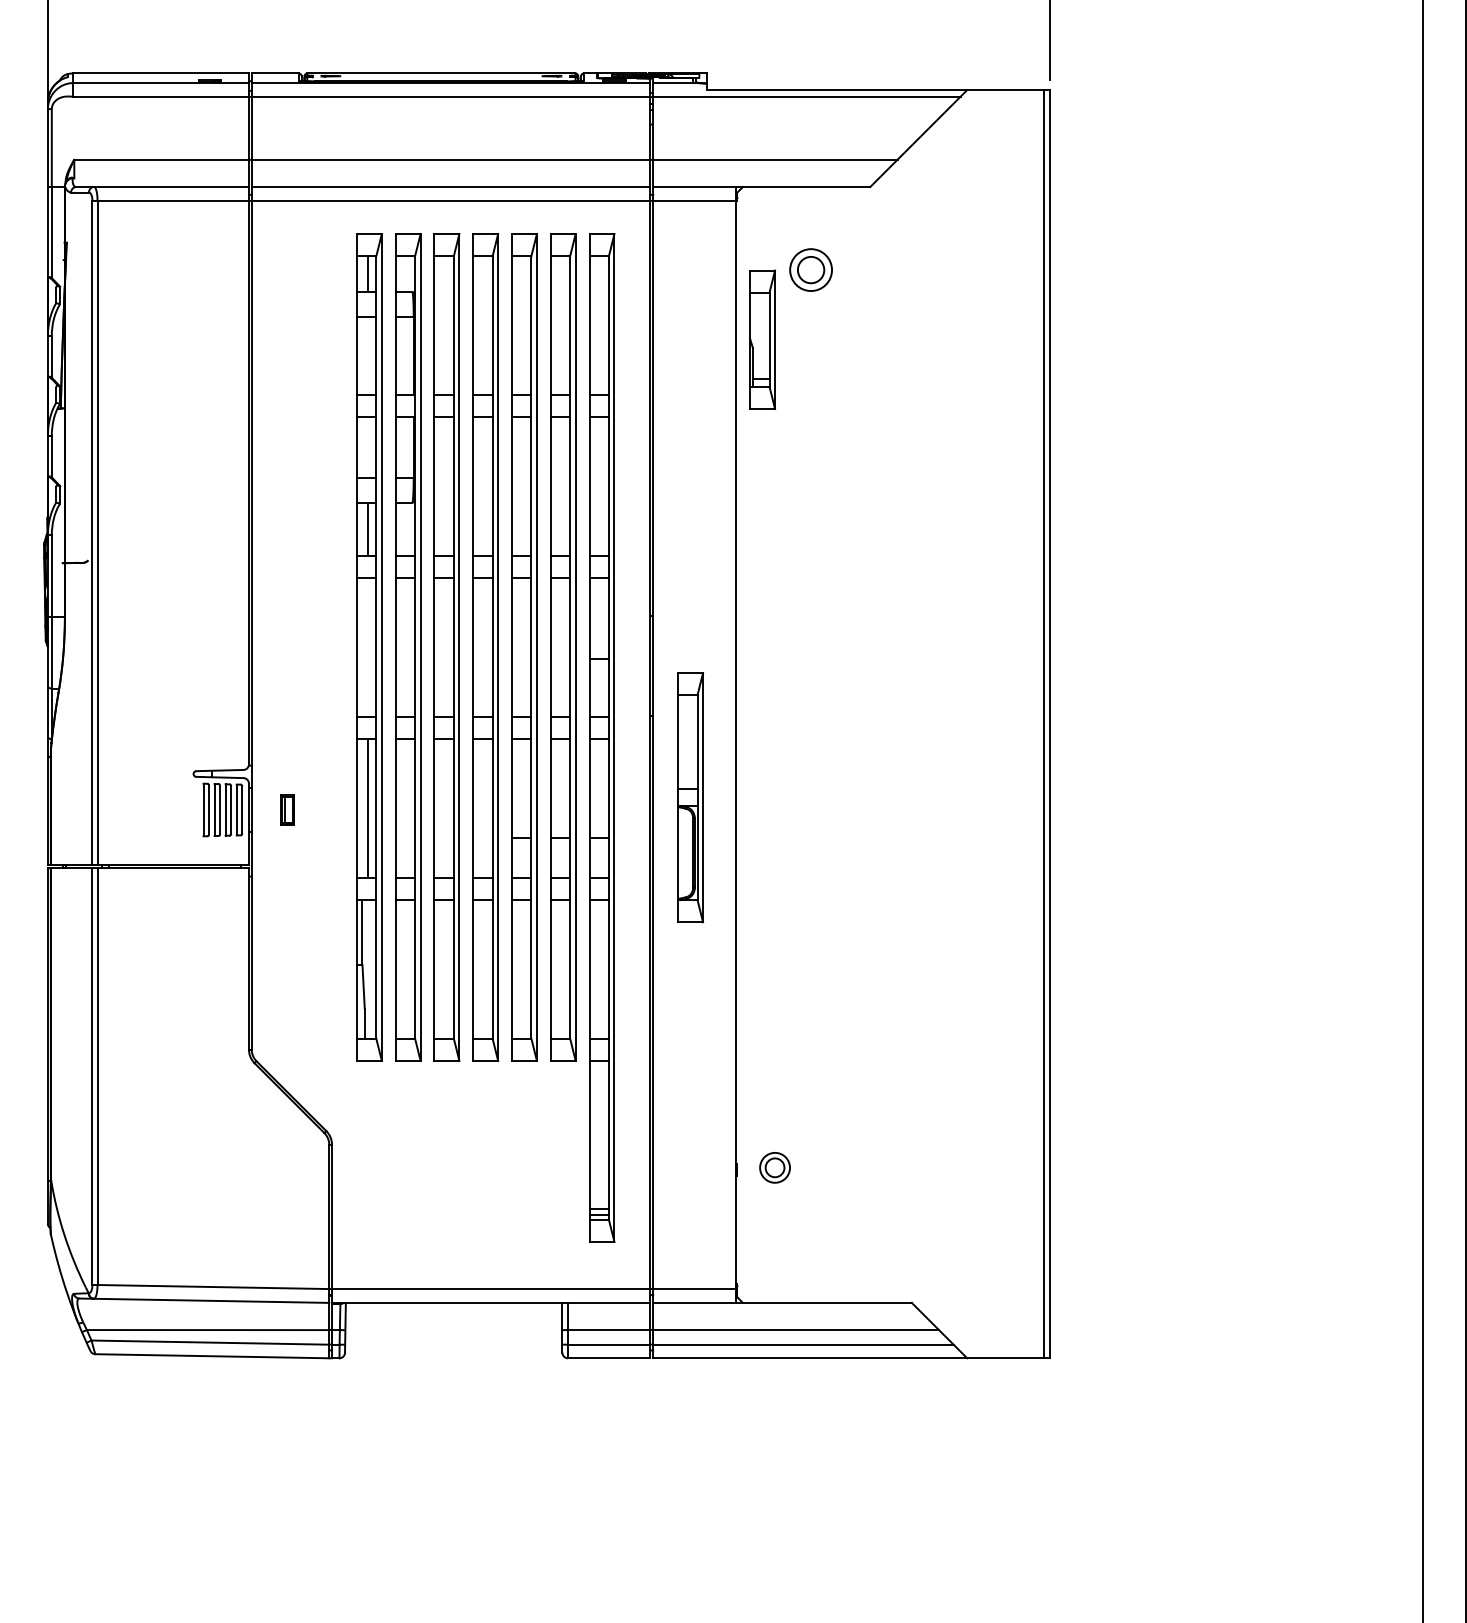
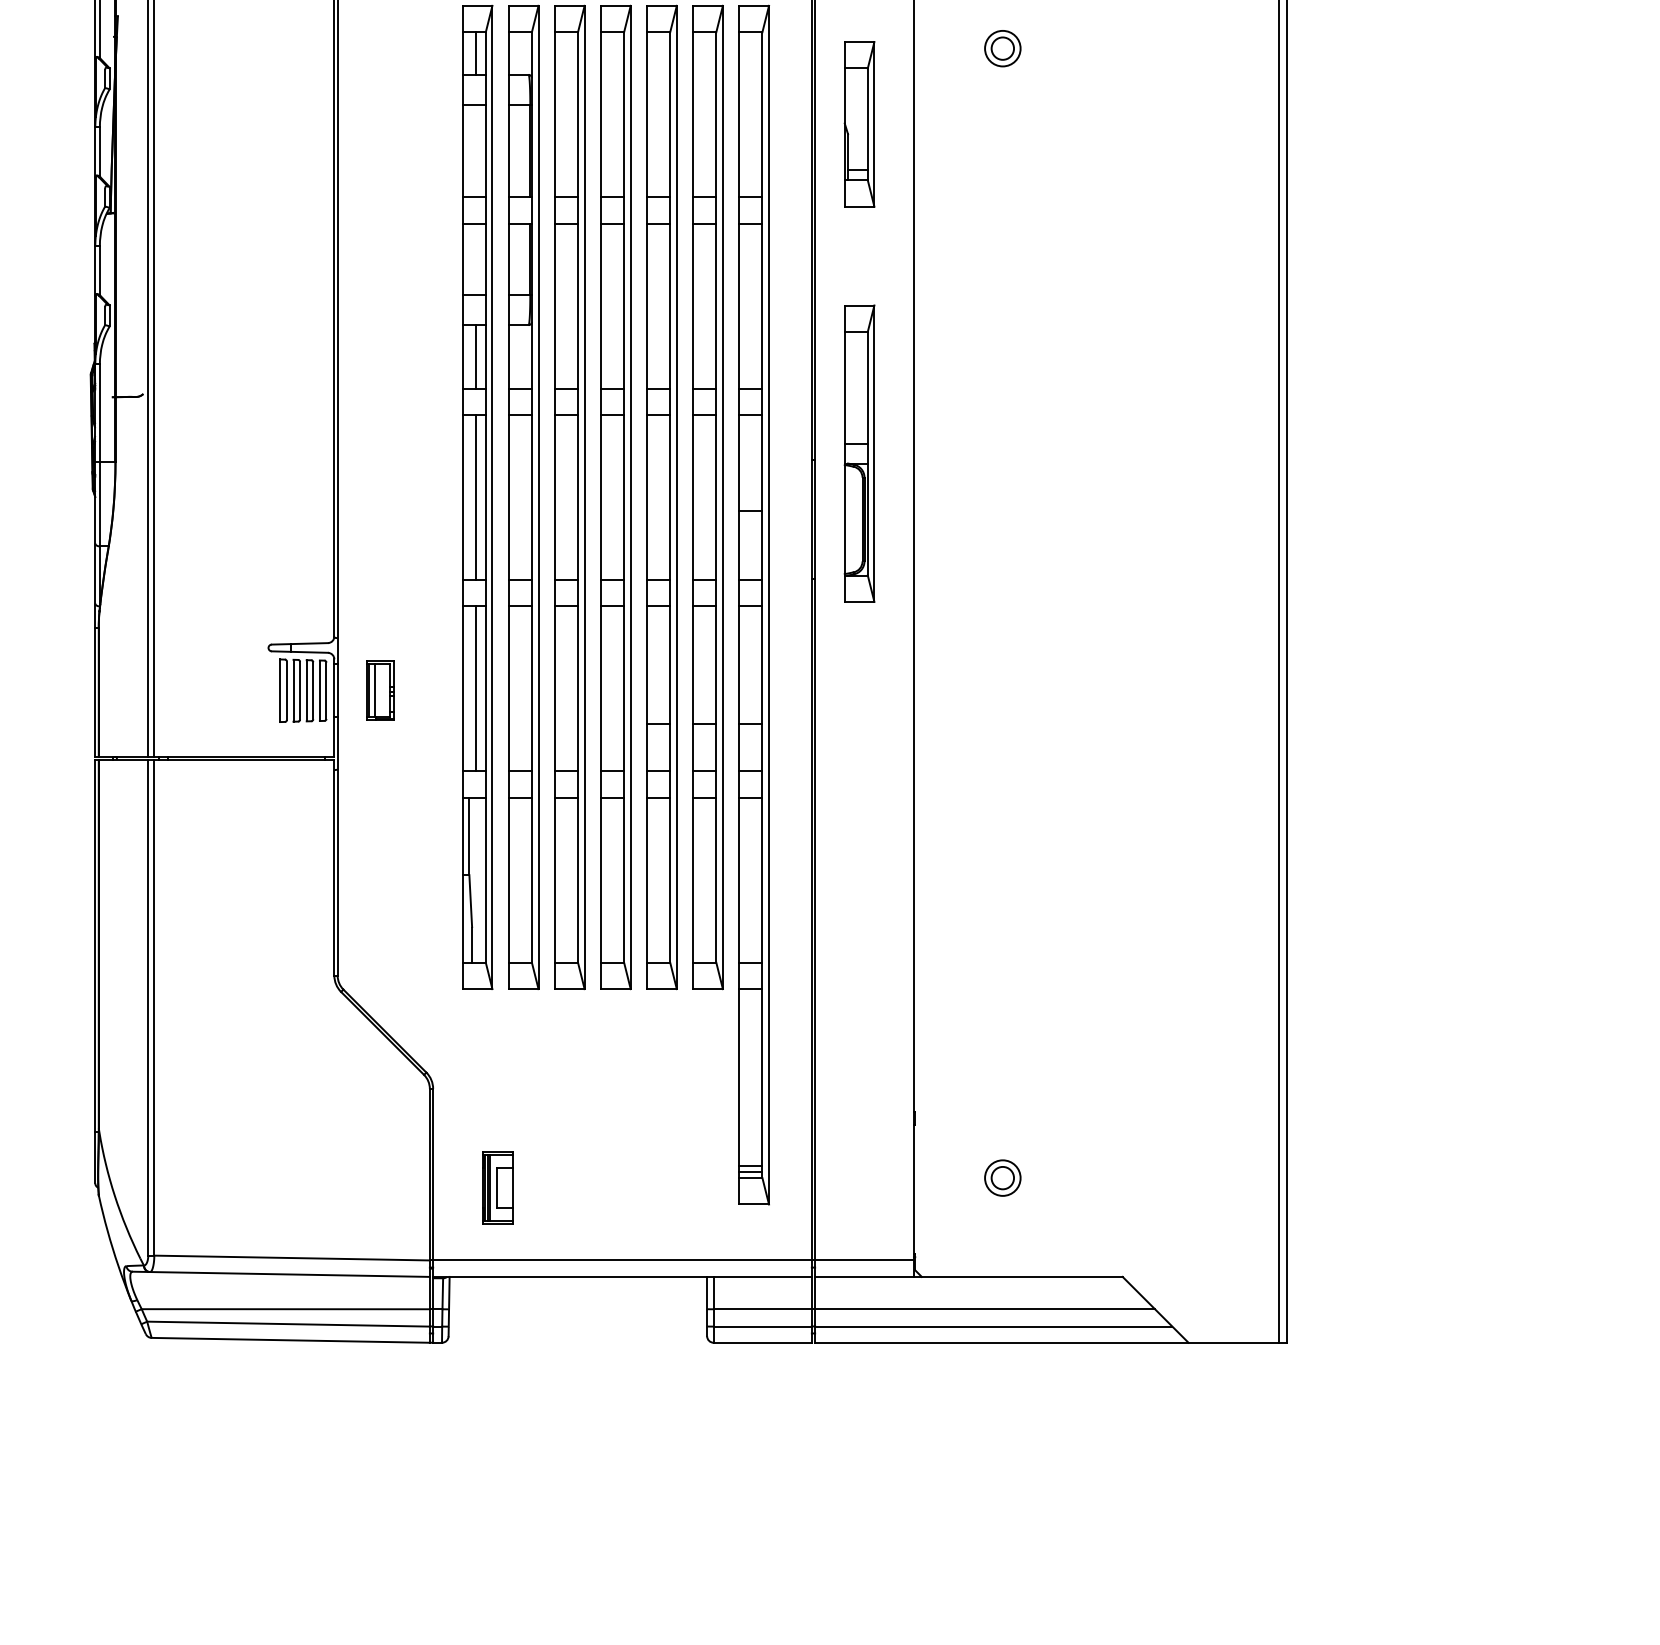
part: (810, 269) -> (1002, 47), size x0.71
part: (762, 339) -> (859, 124), moved
line: (368, 647) -> (476, 497), added
part: (690, 797) -> (859, 453), moved
part: (287, 809) -> (380, 690), size x1.67
part: (774, 1167) -> (1002, 1177), moved
part: (386, 1228) -> (497, 1188), added

